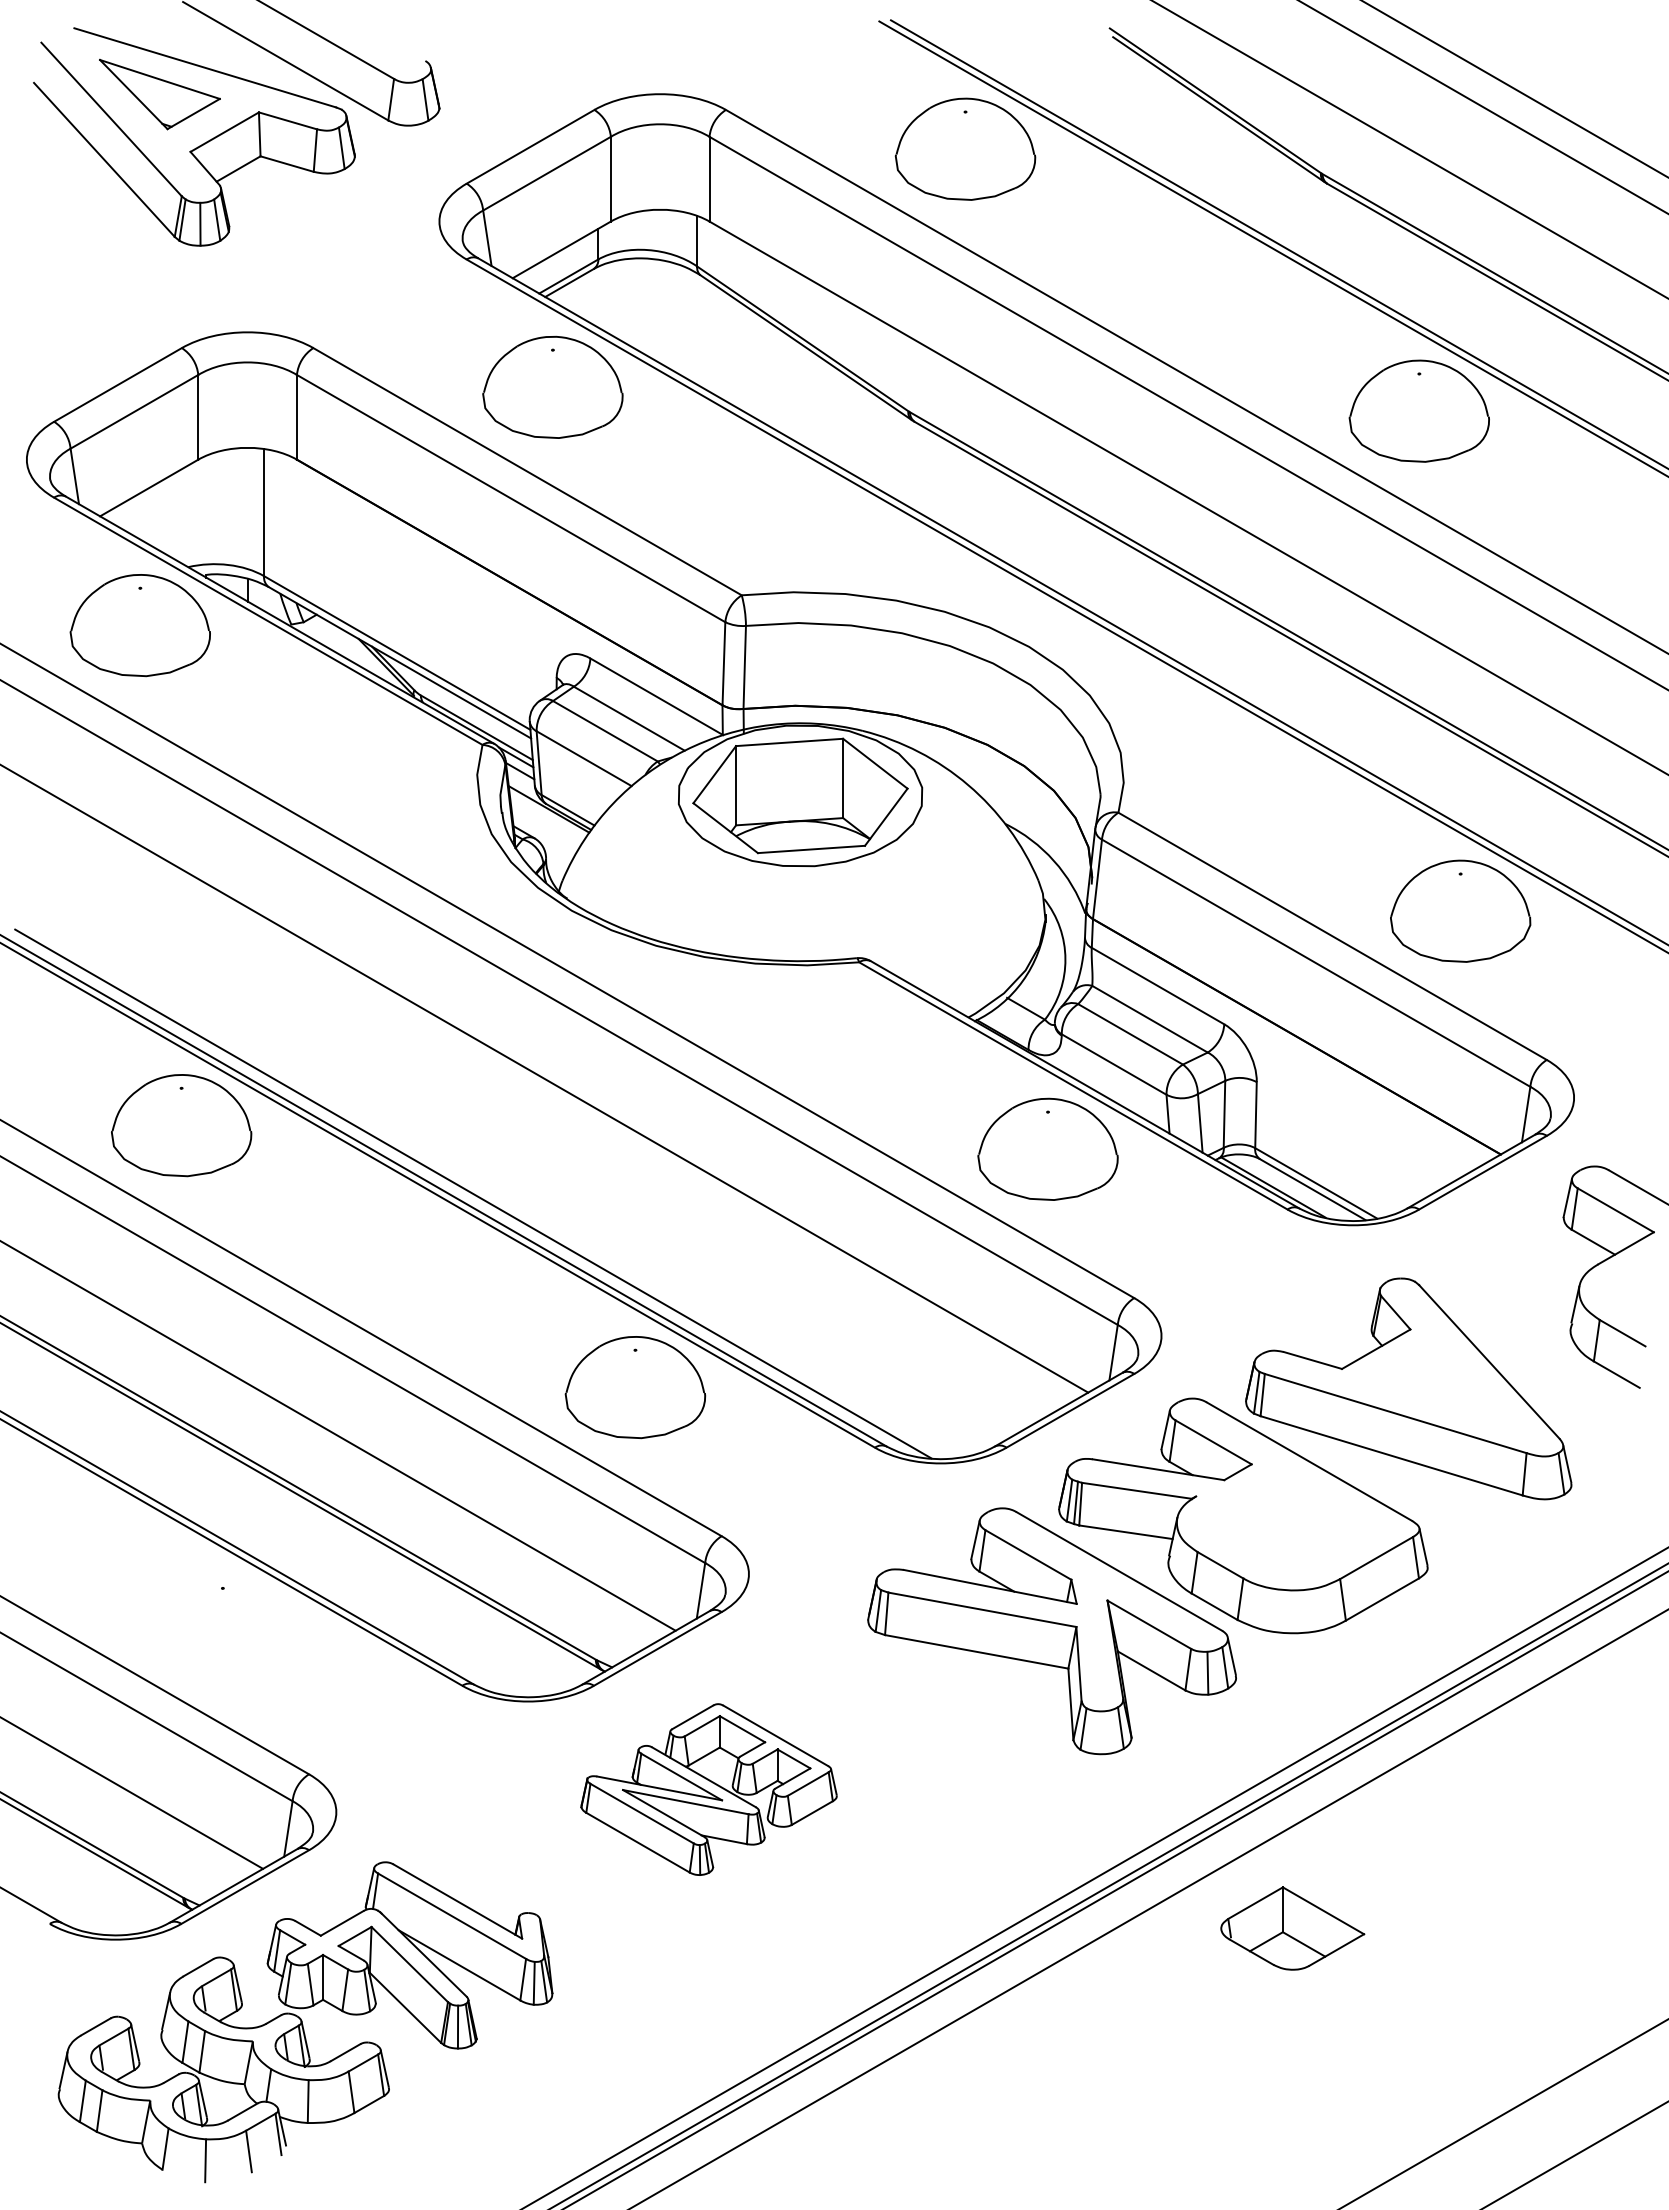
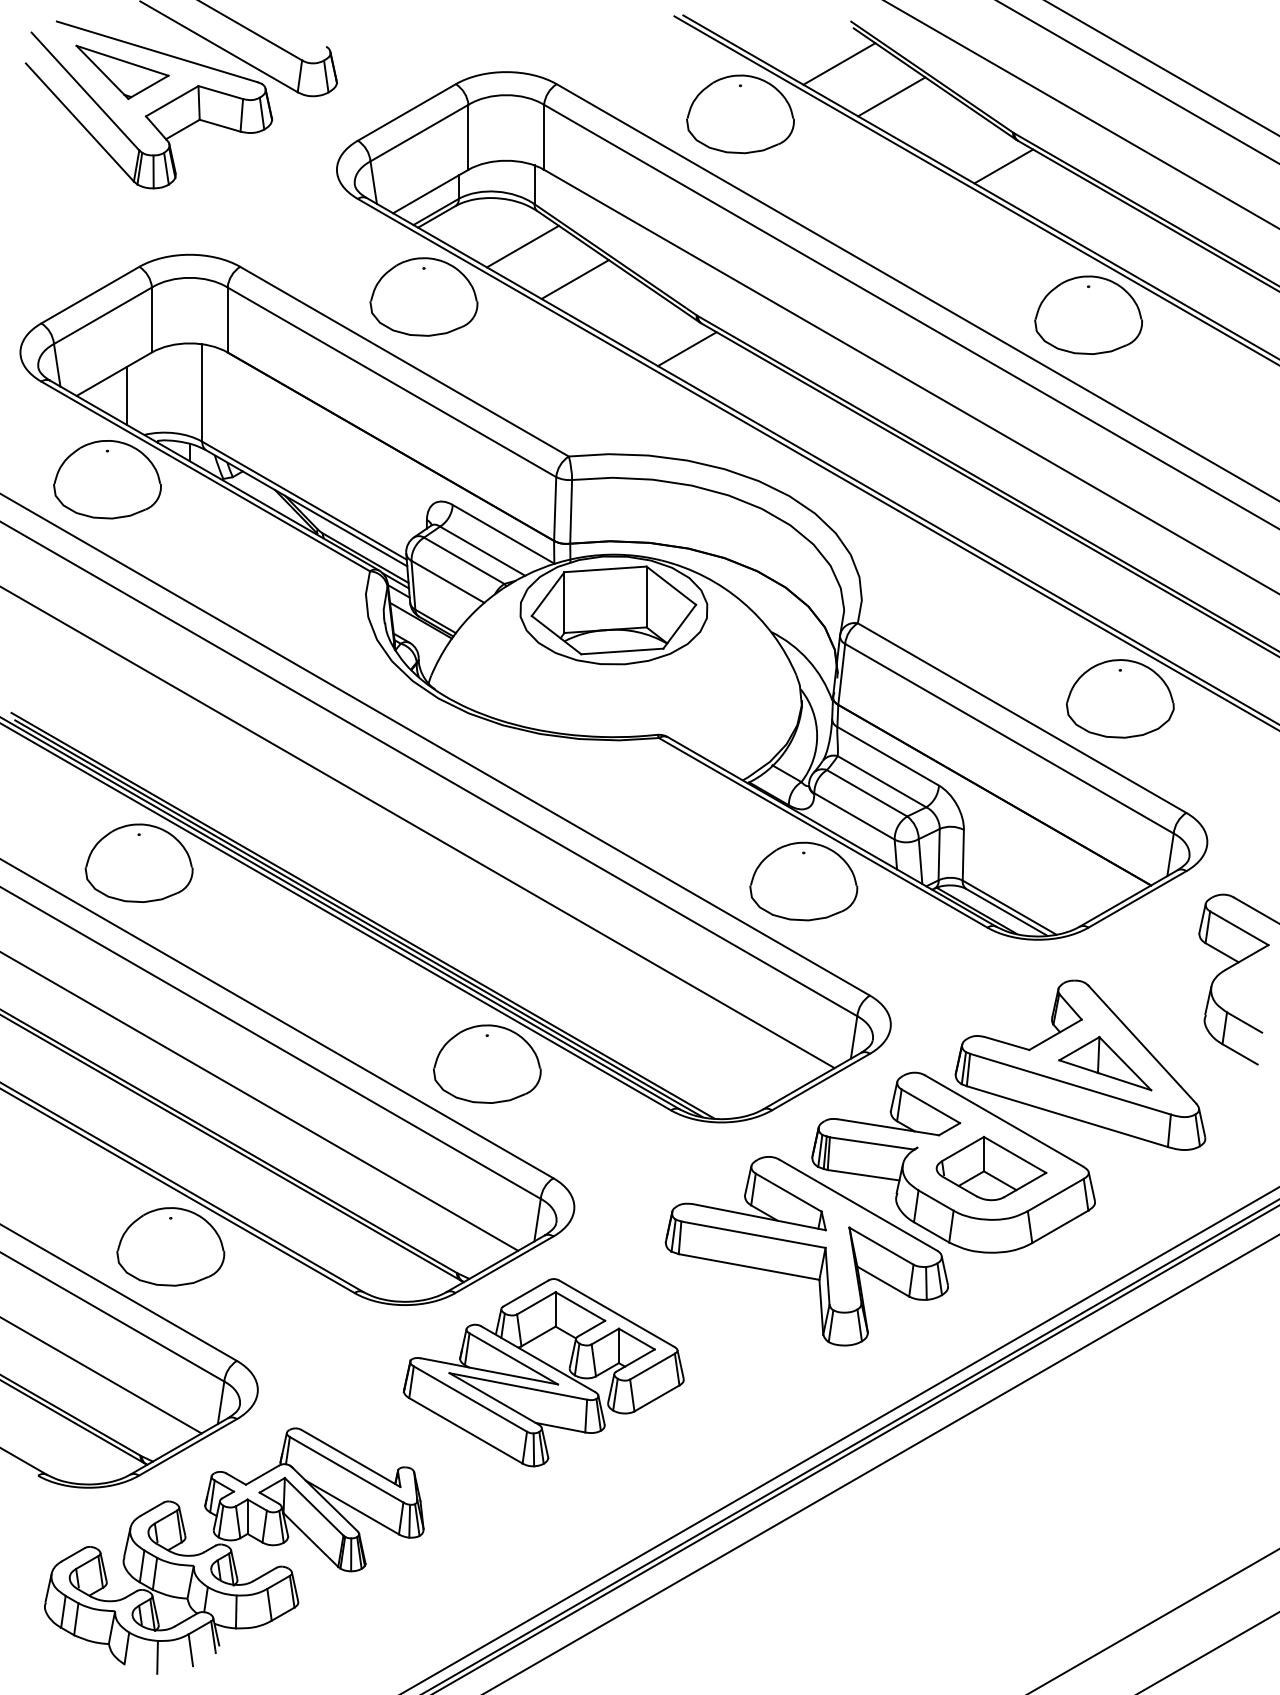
line: (1094, 83) -> (839, 63), added
line: (1162, 126) -> (891, 96), added
line: (1308, 217) -> (1003, 166), added
line: (681, 321) -> (522, 246), added
line: (749, 364) -> (574, 279), added
line: (895, 455) -> (686, 349), added
line: (165, 515) -> (126, 395), added
line: (468, 1197) -> (359, 918), added
part: (1440, 1386) -> (1104, 1063), added
part: (222, 1625) -> (170, 1246), added
part: (708, 1789) -> (543, 1372), size x1.43
part: (1292, 1928) -> (991, 1168), moved

